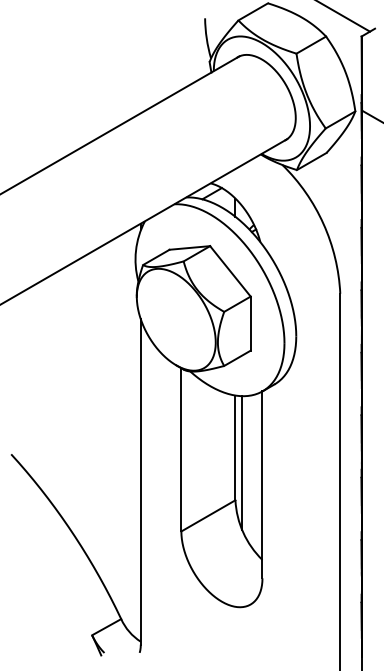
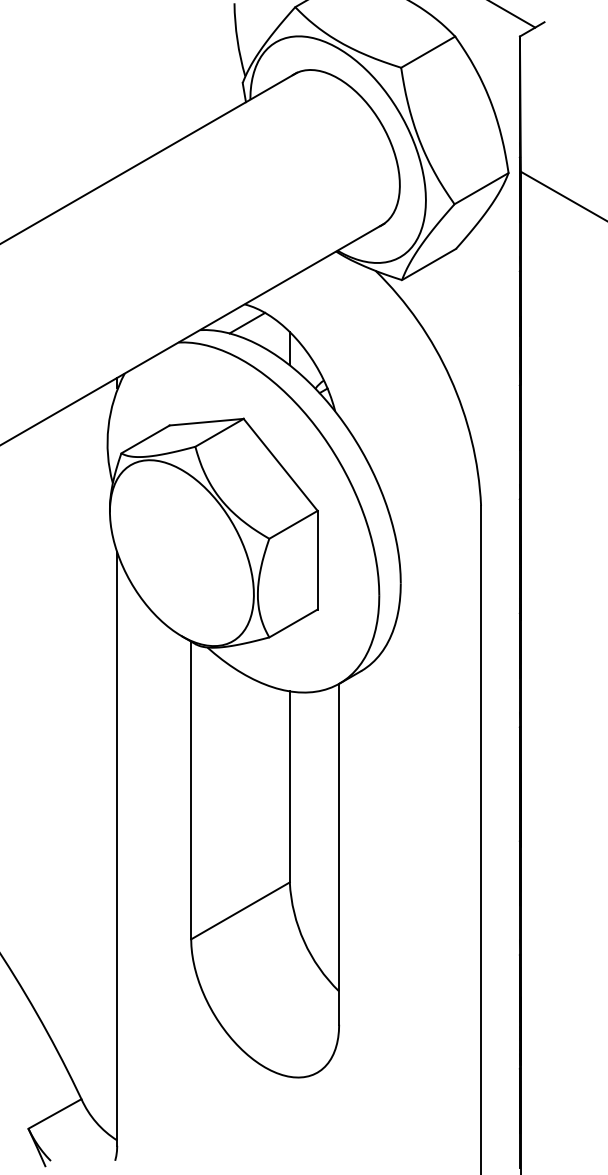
line: (242, 463) -> (302, 815), removed

